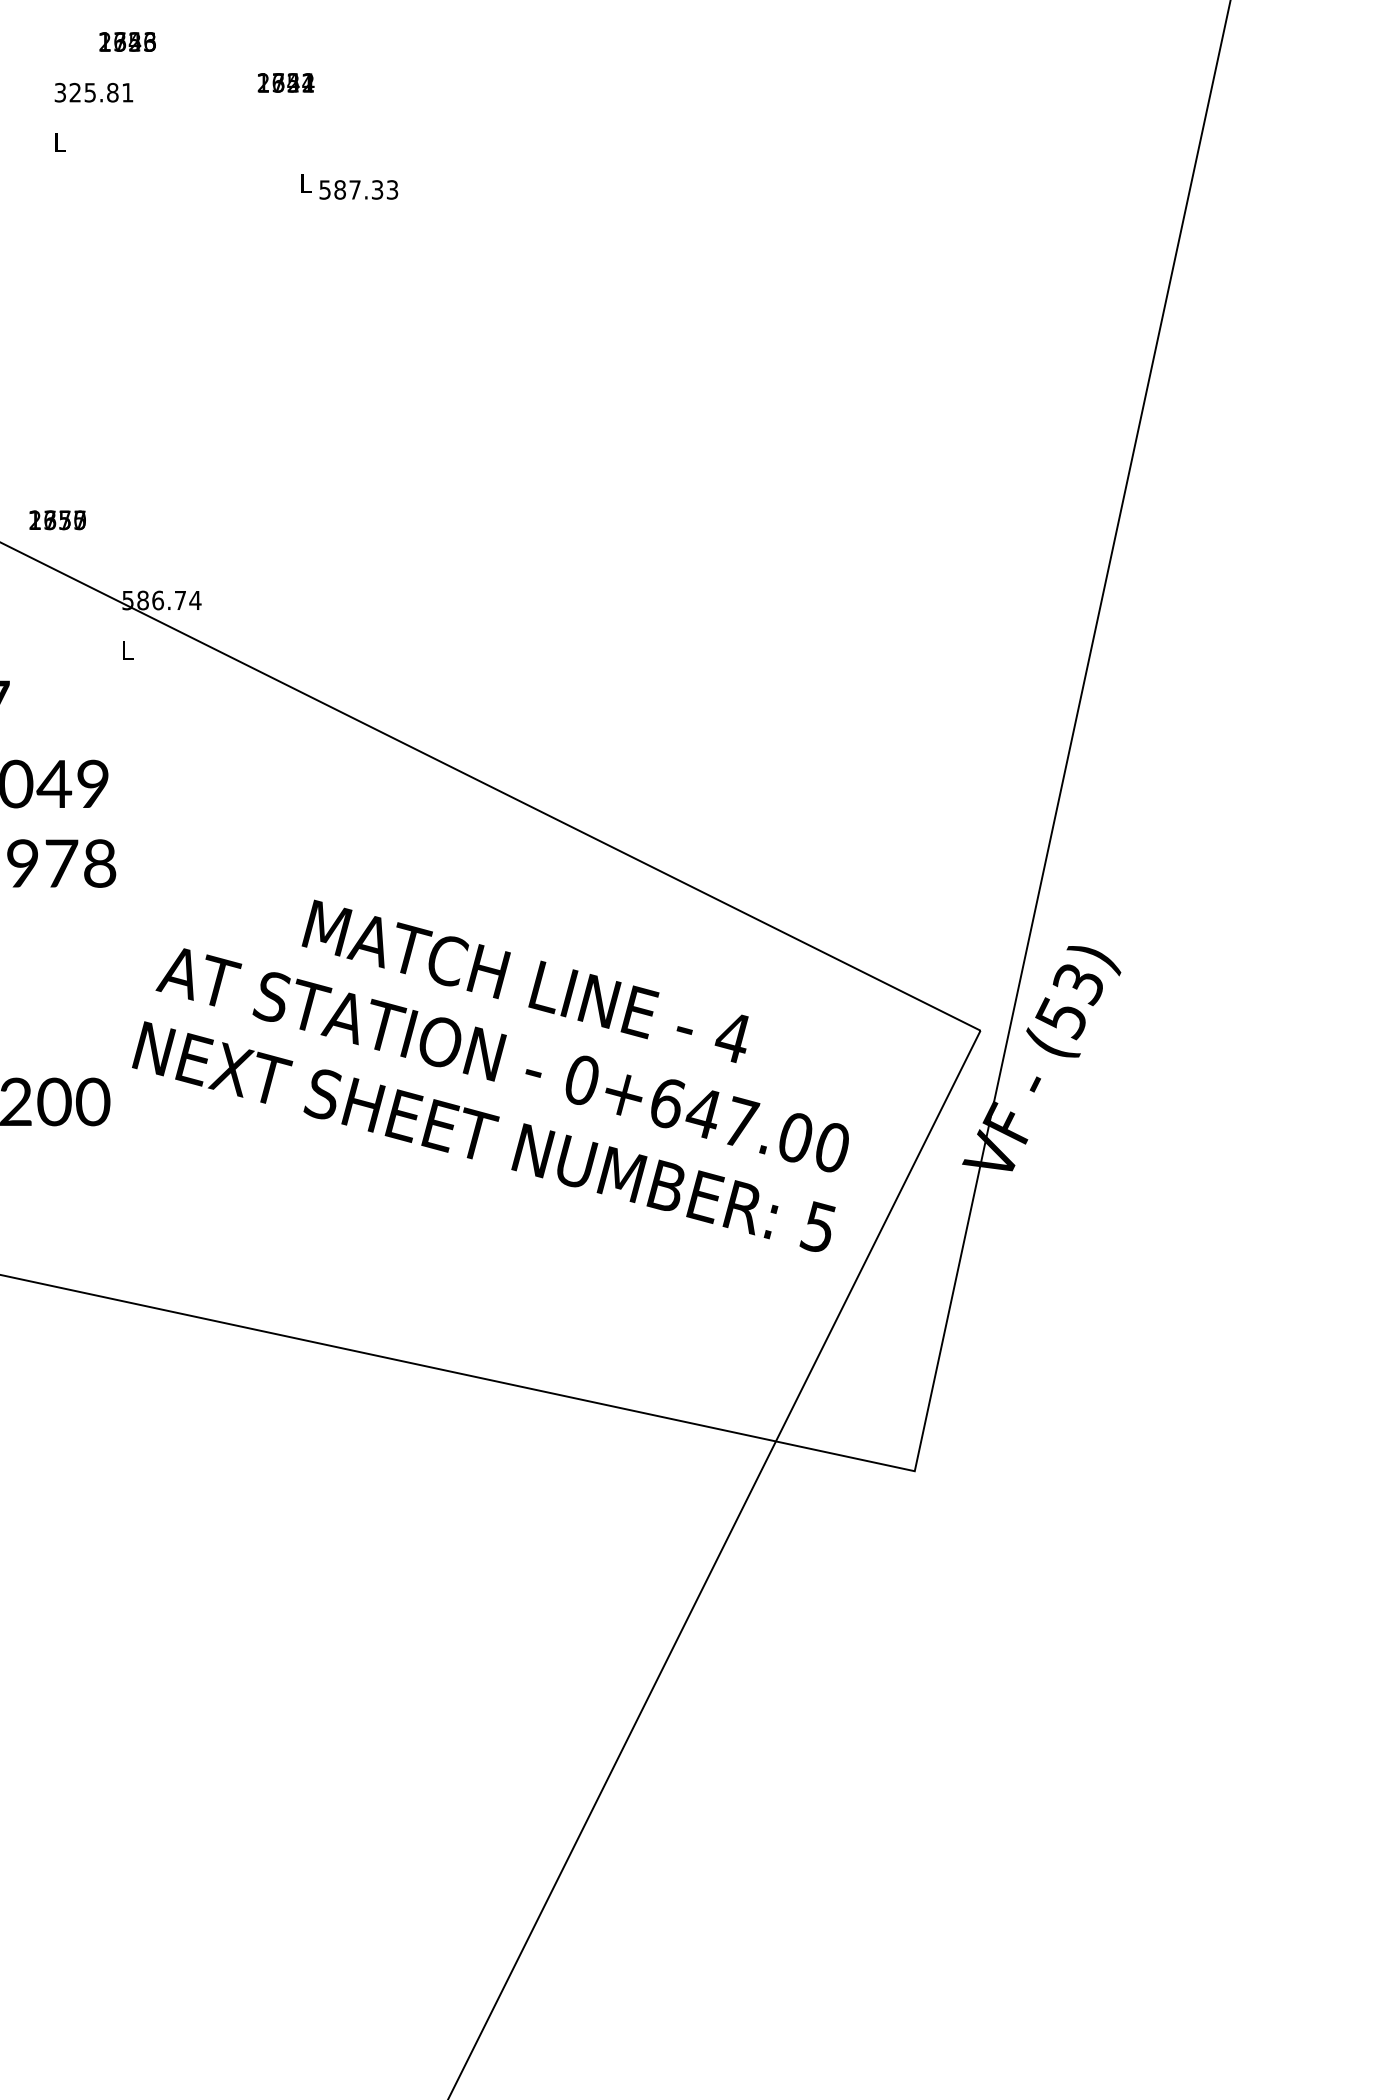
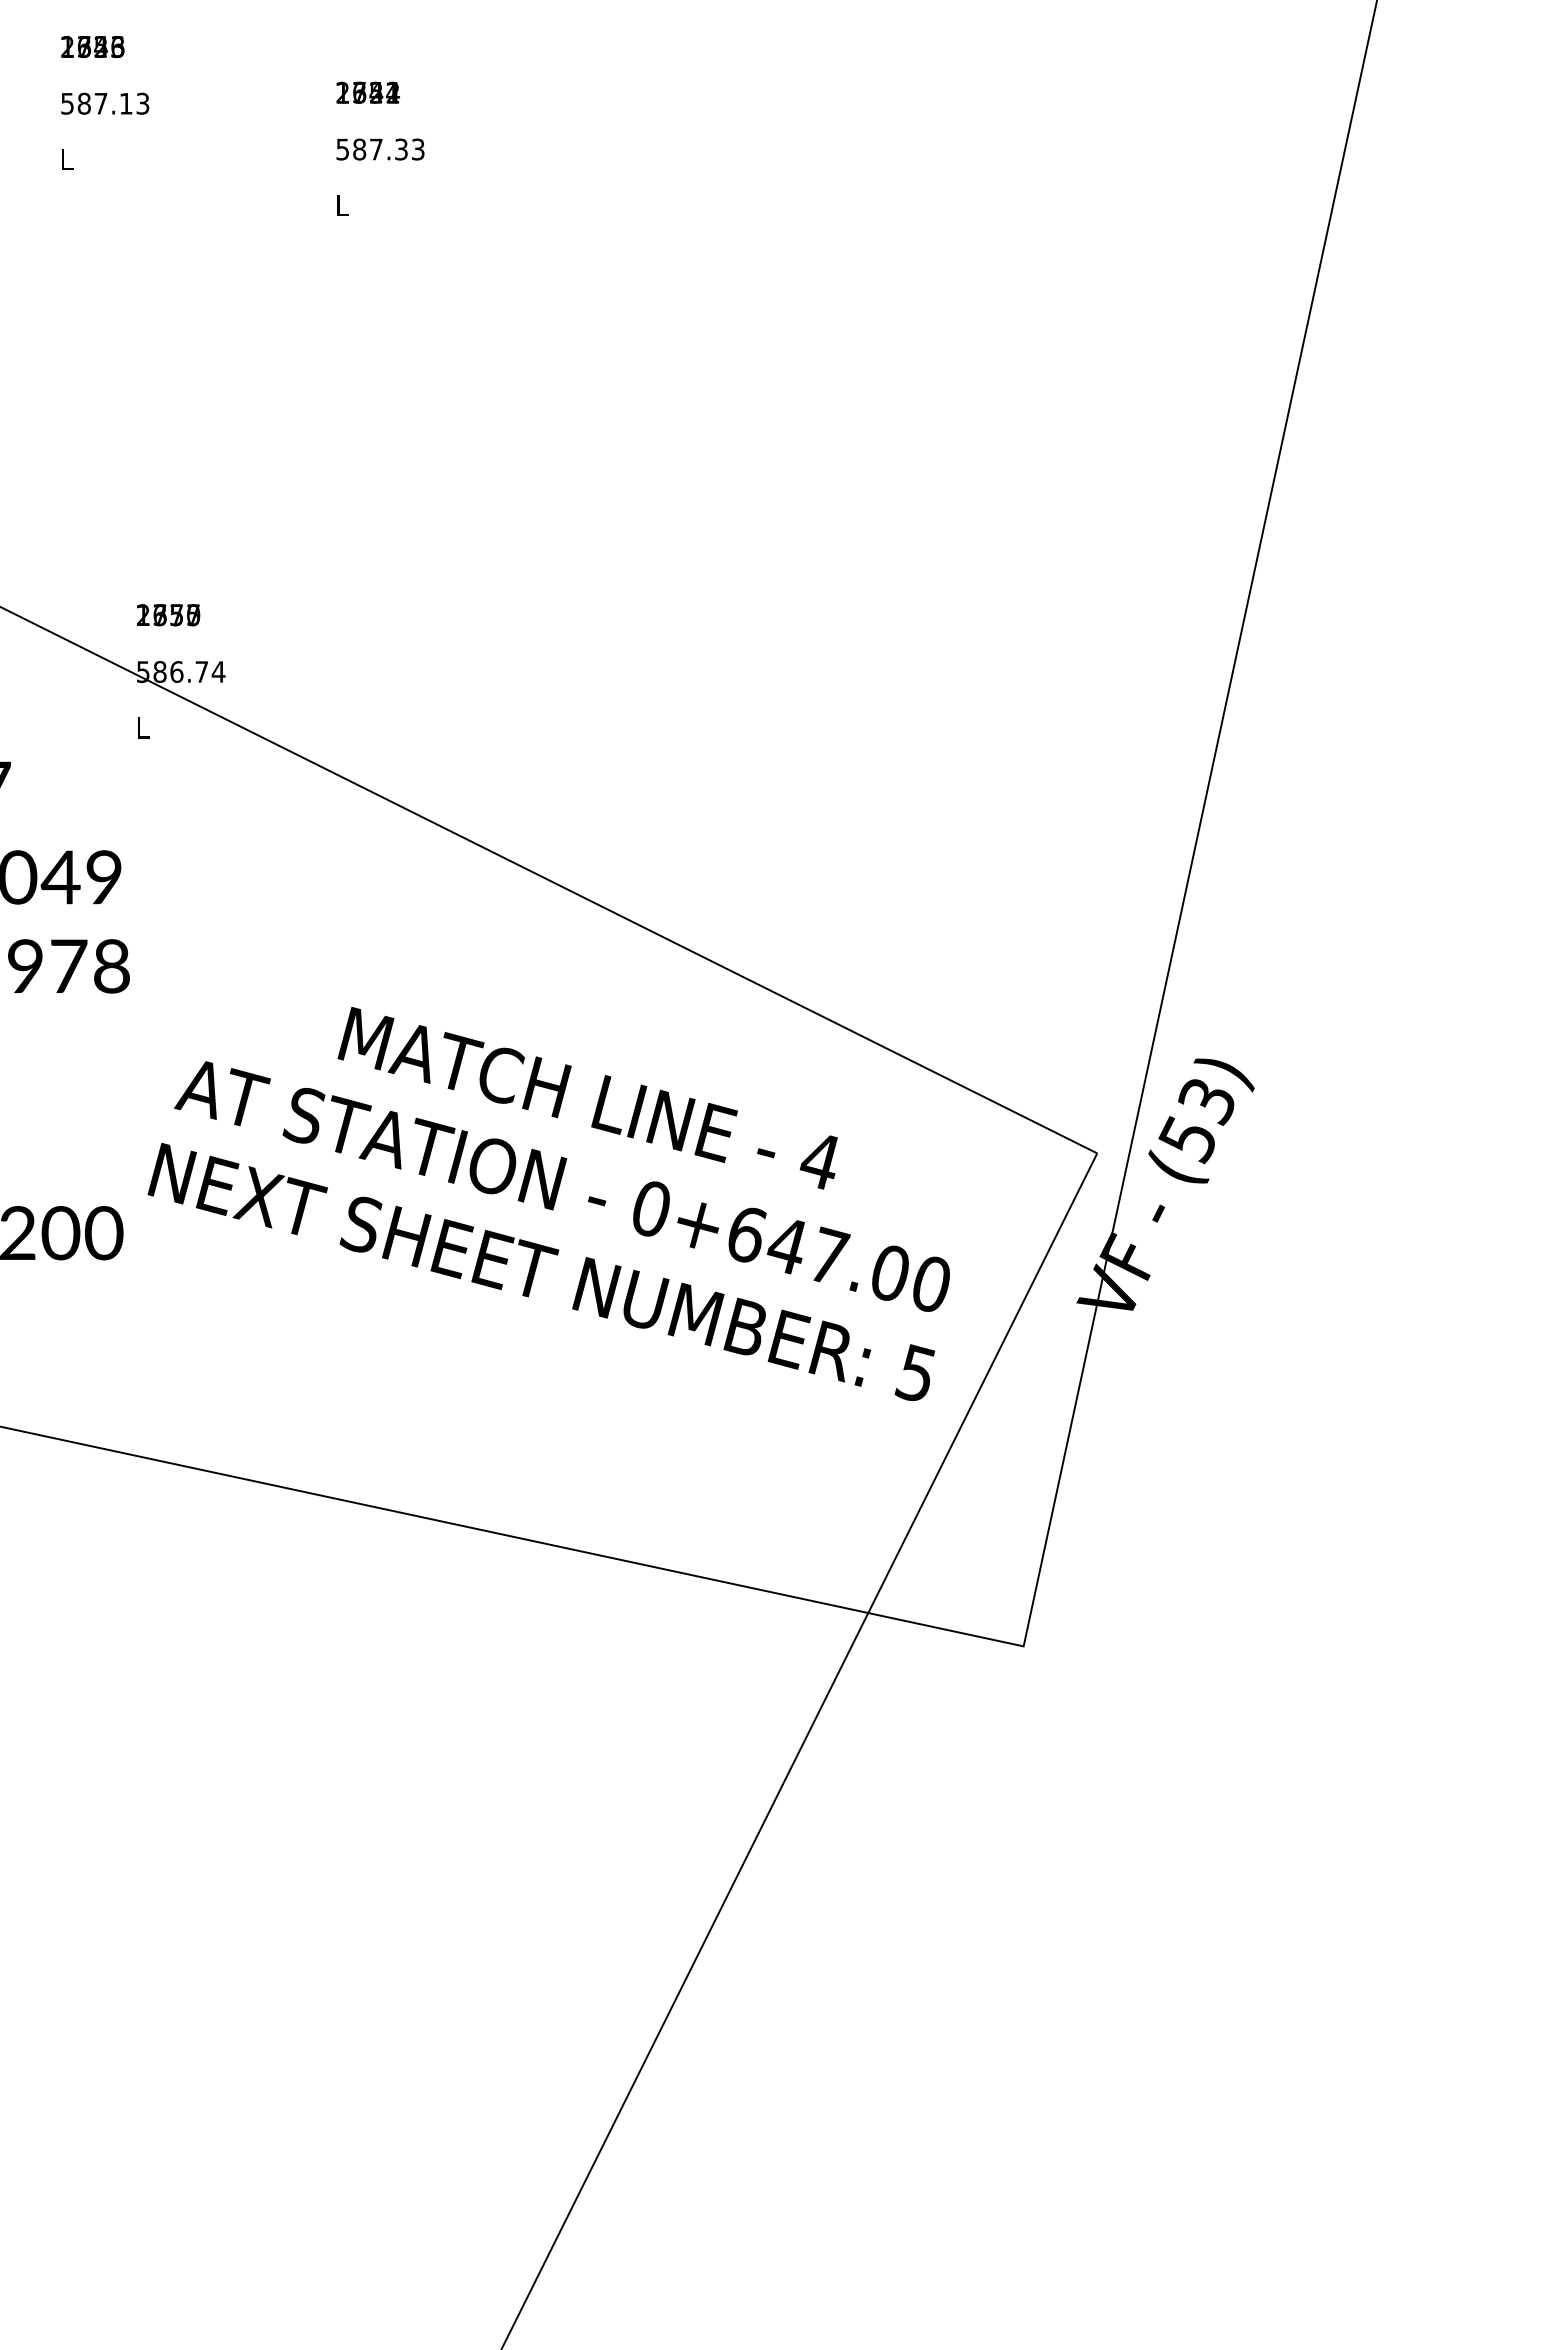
text: (127, 41) -> (92, 46), moved
text: (285, 82) -> (367, 92), moved
text: (94, 92) -> (105, 103), 325.81 -> 587.13
text: (358, 189) -> (380, 149), moved
text: (57, 520) -> (168, 615), moved

